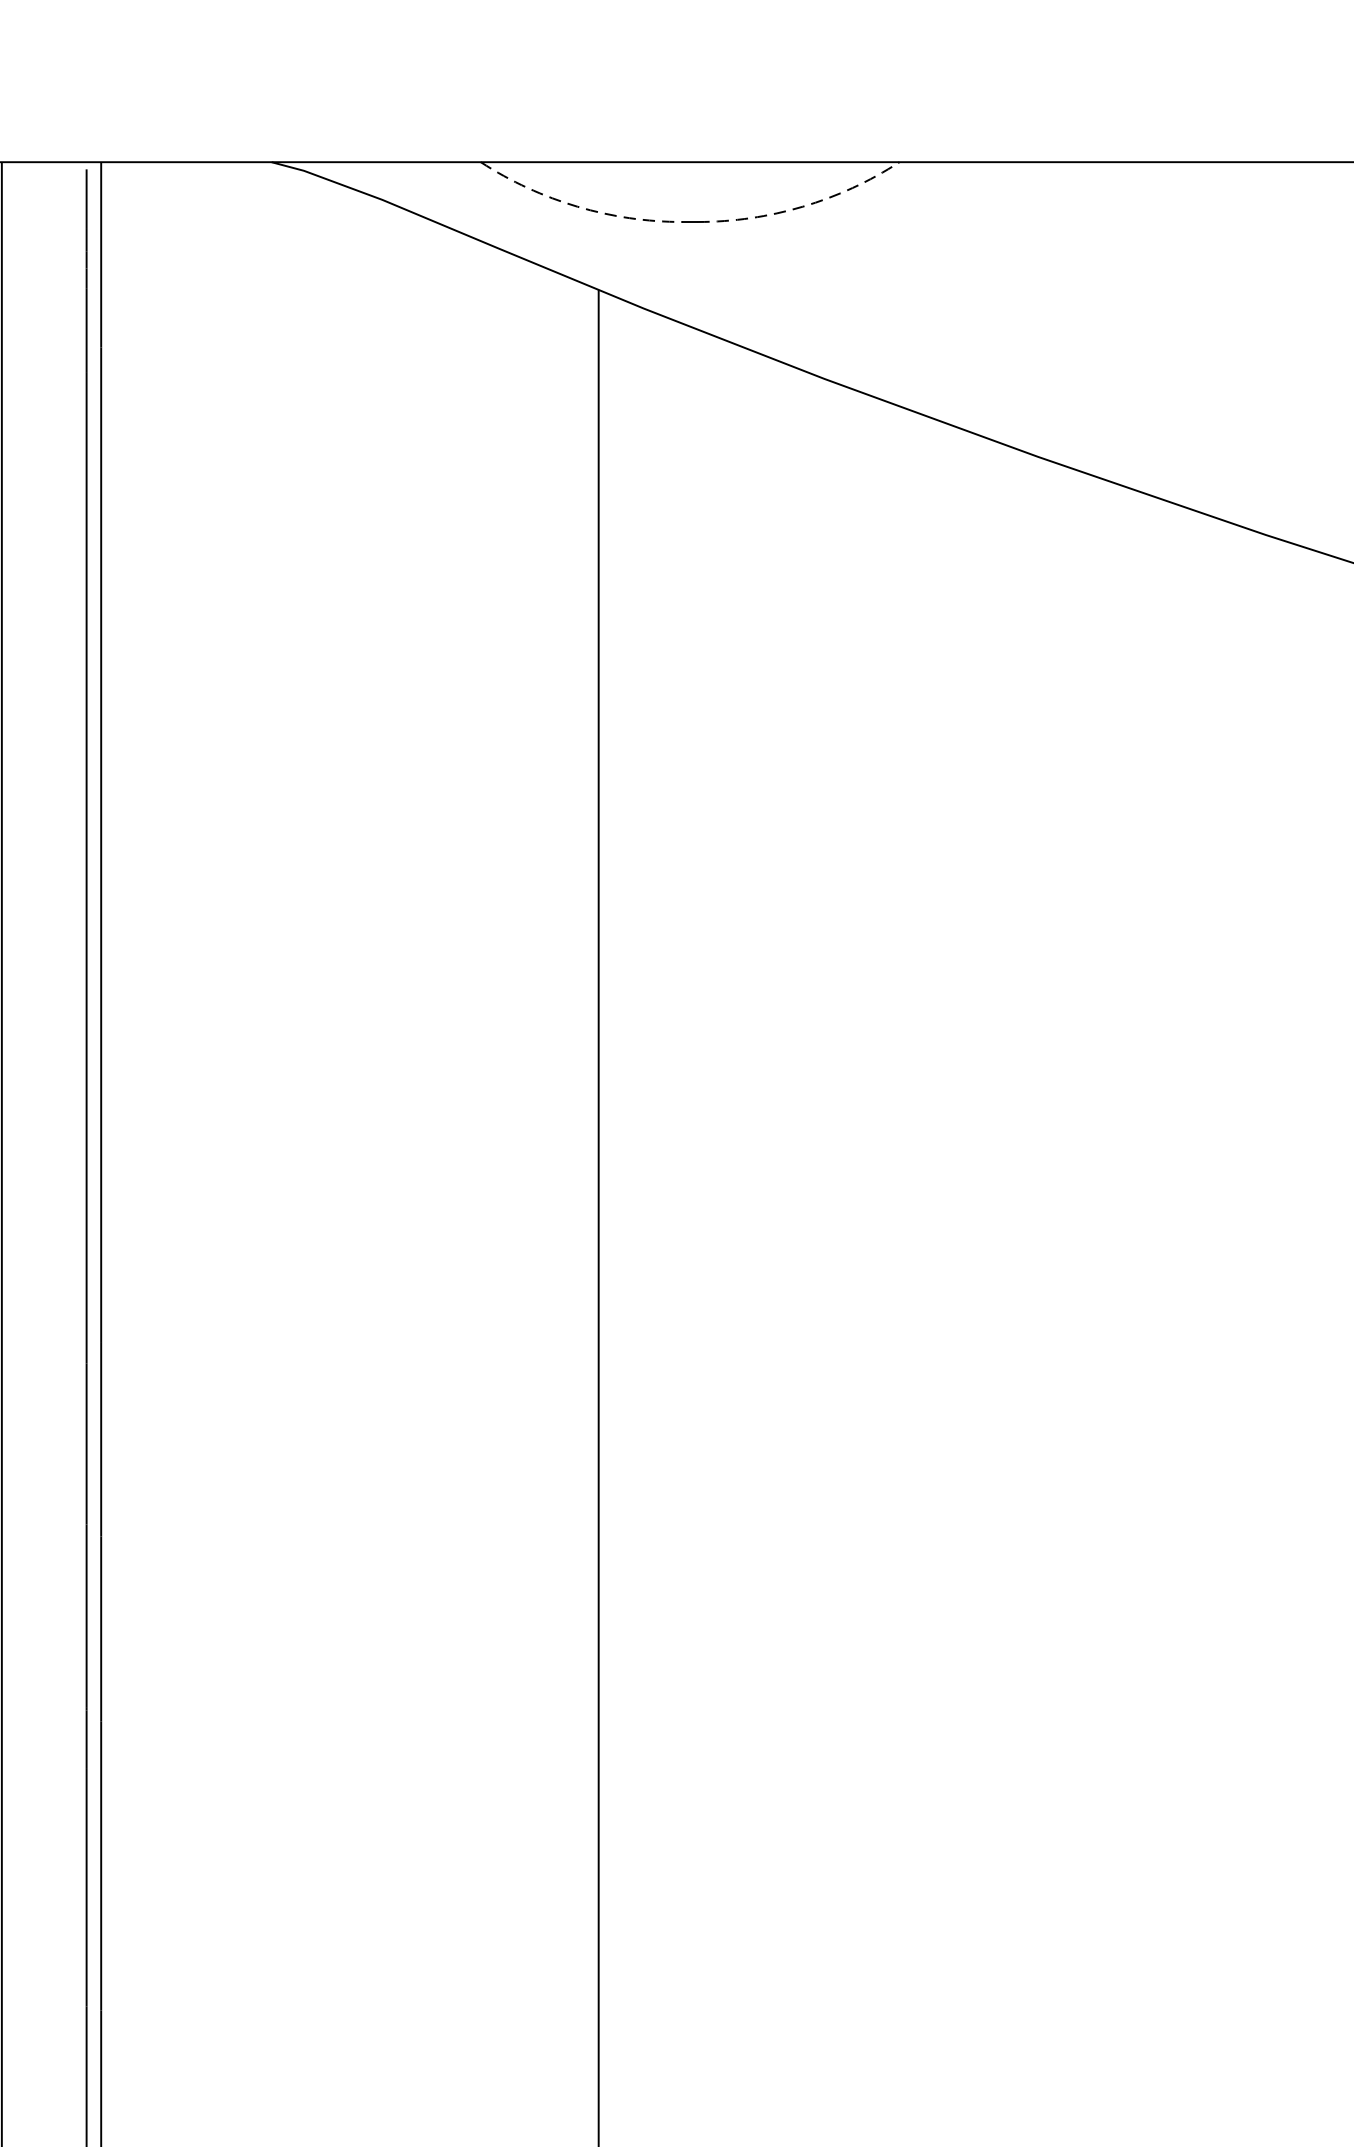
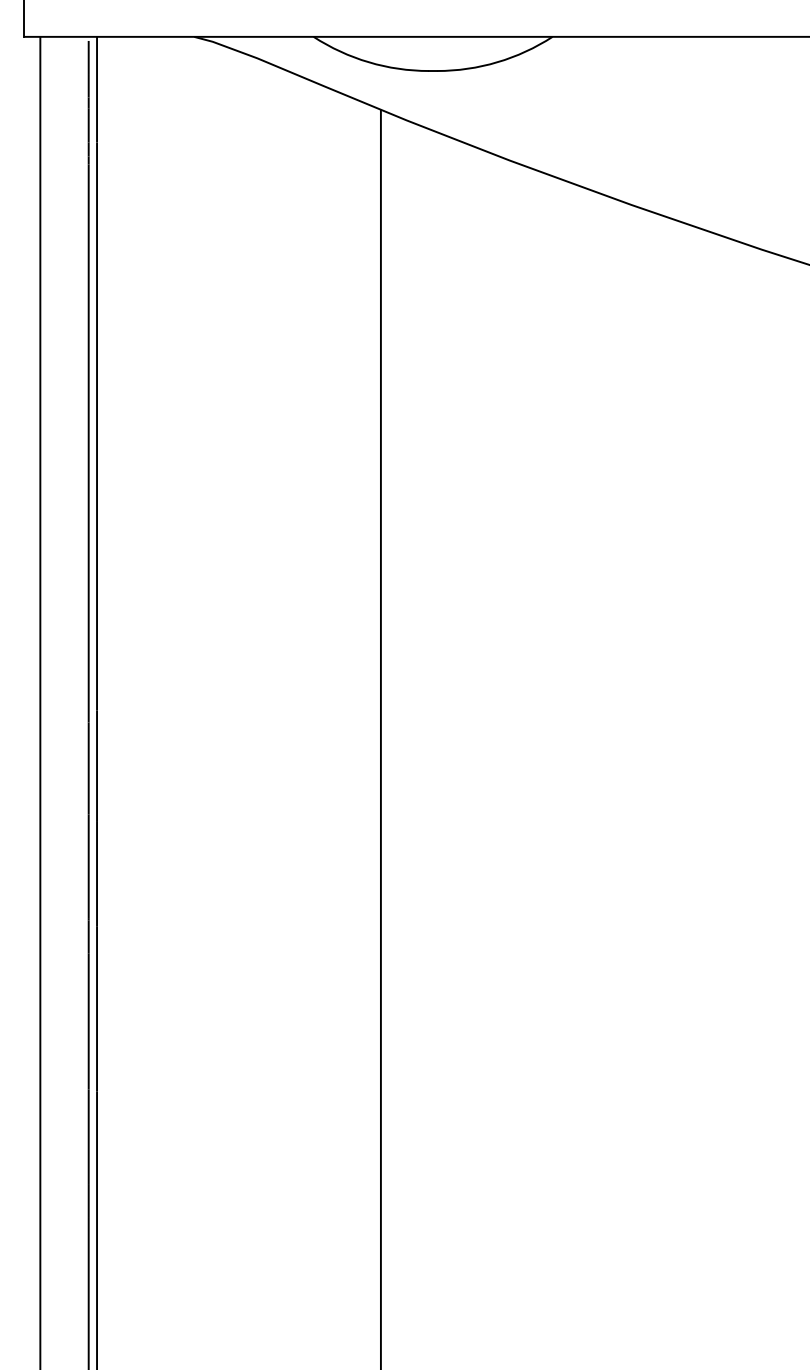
arc: (576, 207) -> (368, 62), dashed -> solid
arc: (802, 207) -> (497, 62), dashed -> solid

